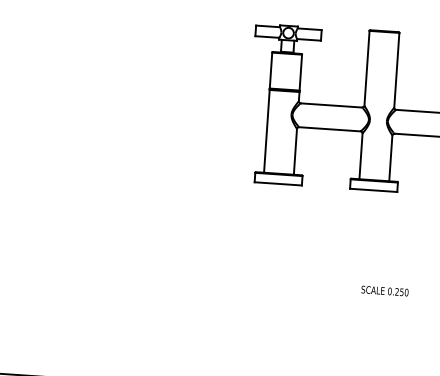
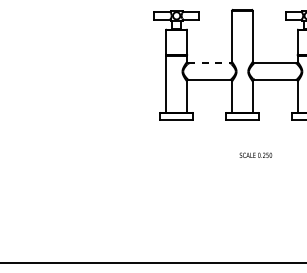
line: (332, 105) -> (210, 63), solid -> dashed
text: (384, 289) -> (255, 154), moved

